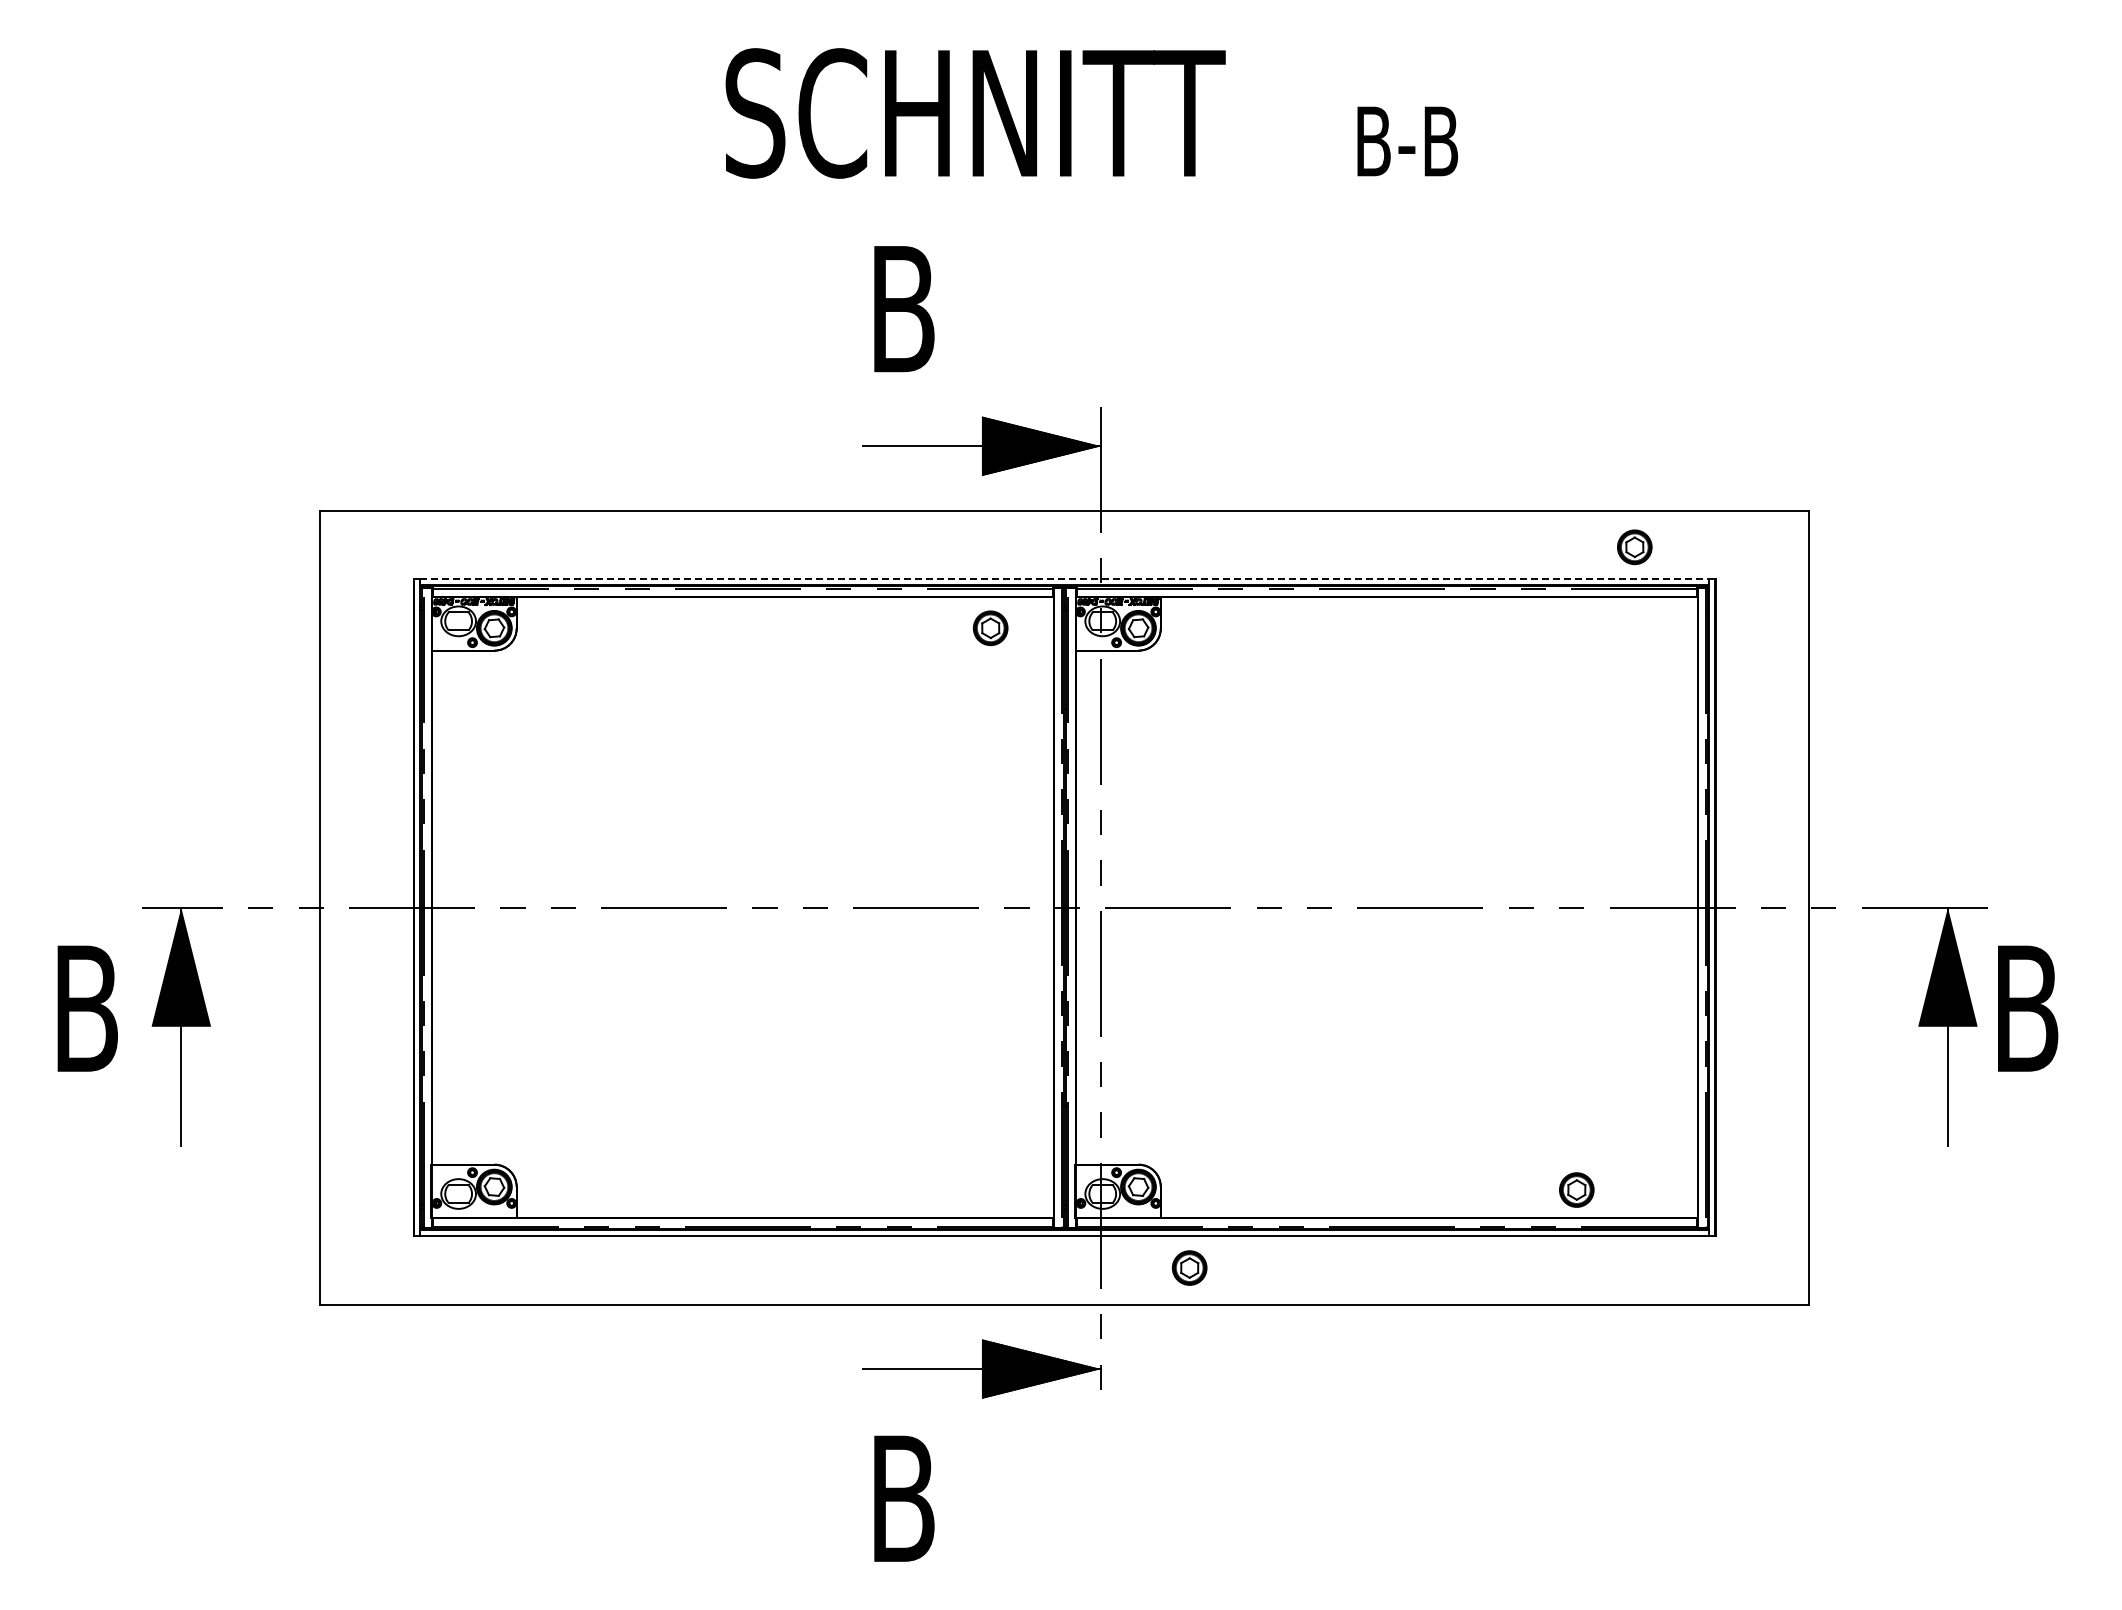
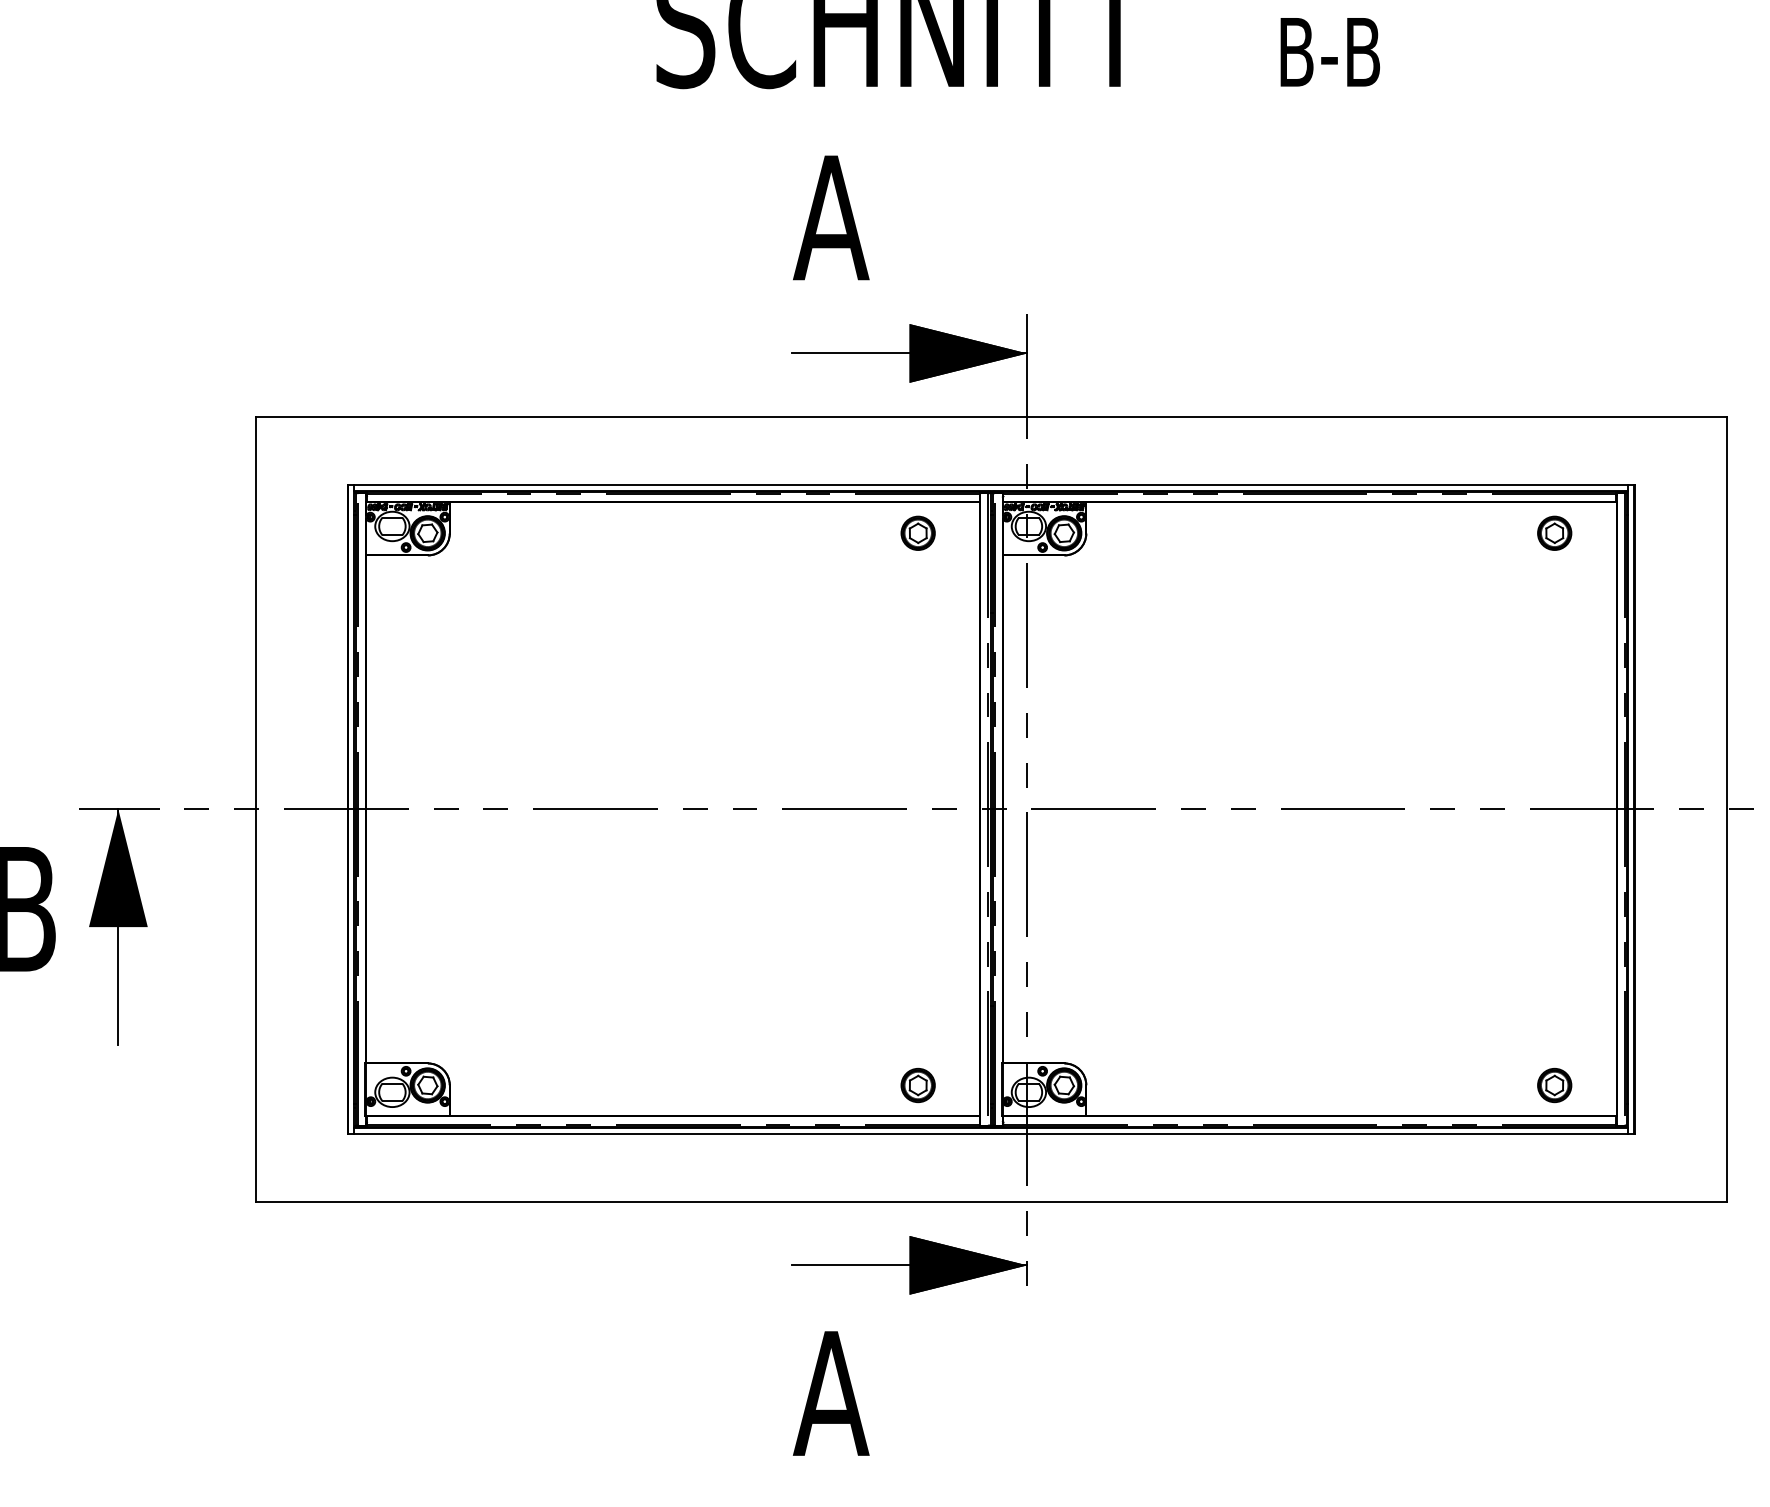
text: (902, 309) -> (831, 218), B -> A
part: (1634, 547) -> (1554, 533), moved
line: (1064, 579) -> (991, 485), dashed -> solid
part: (1576, 1189) -> (1554, 1084), moved
part: (1189, 1267) -> (918, 1084), moved
text: (902, 1498) -> (831, 1393), B -> A

